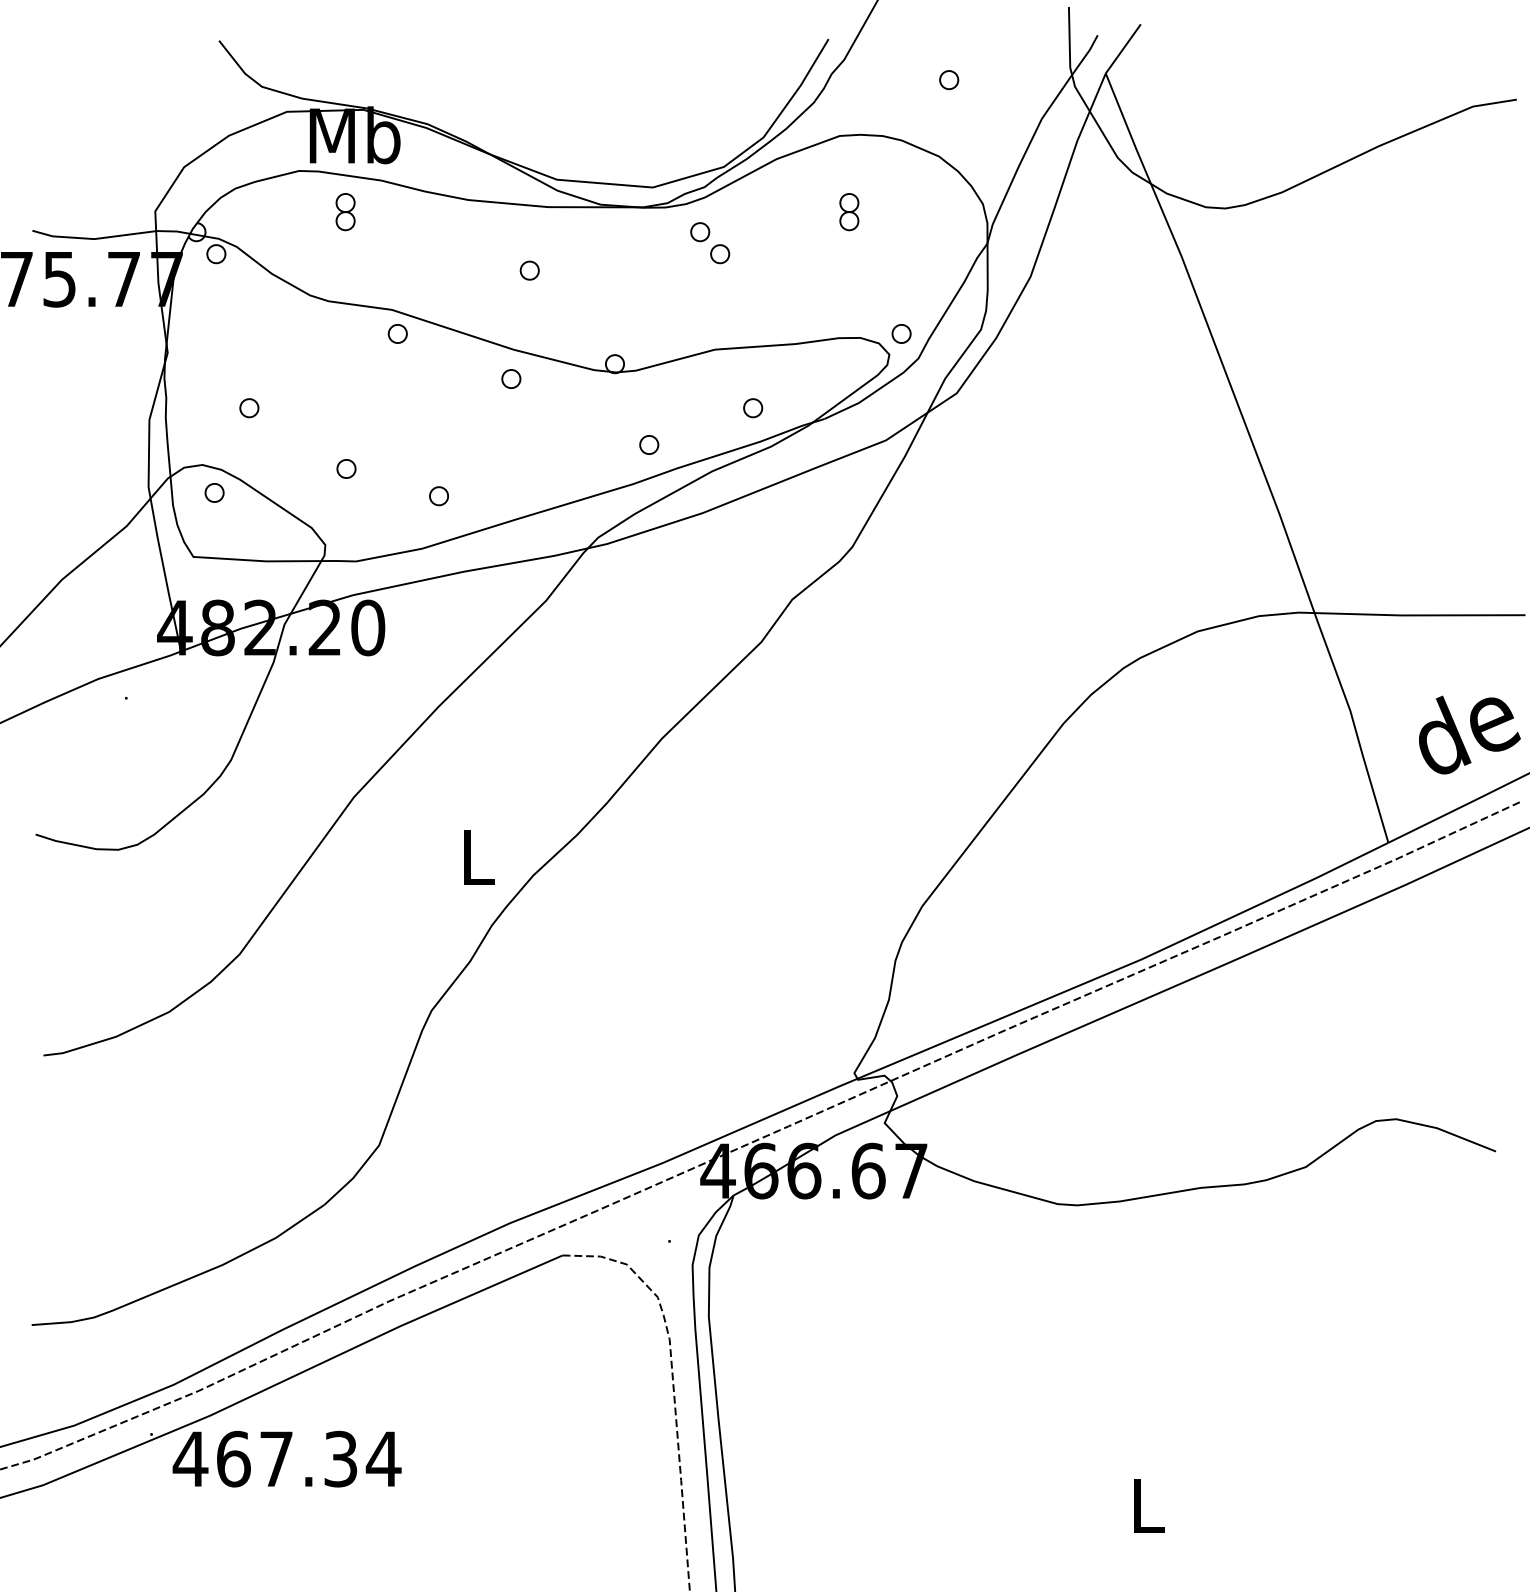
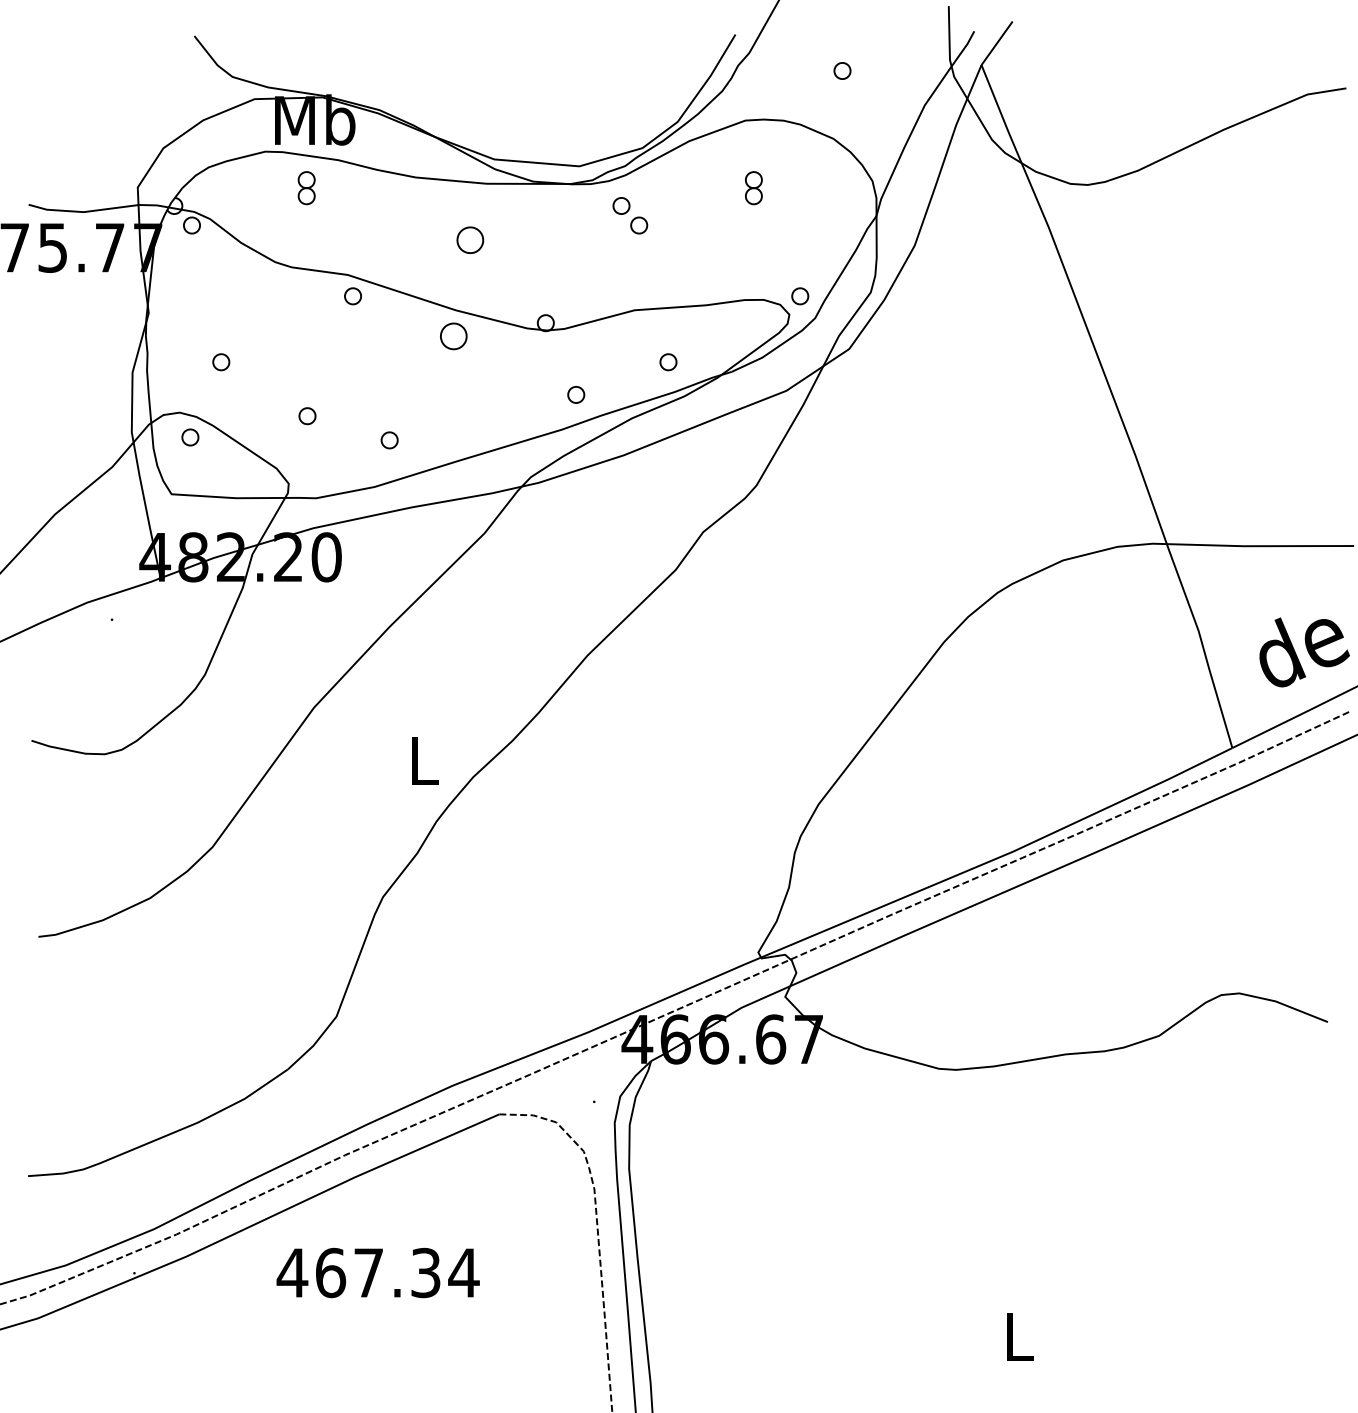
part: (529, 270) -> (469, 240), size x1.6
part: (511, 378) -> (453, 335), size x1.6
text: (286, 1458) -> (377, 1272), moved

